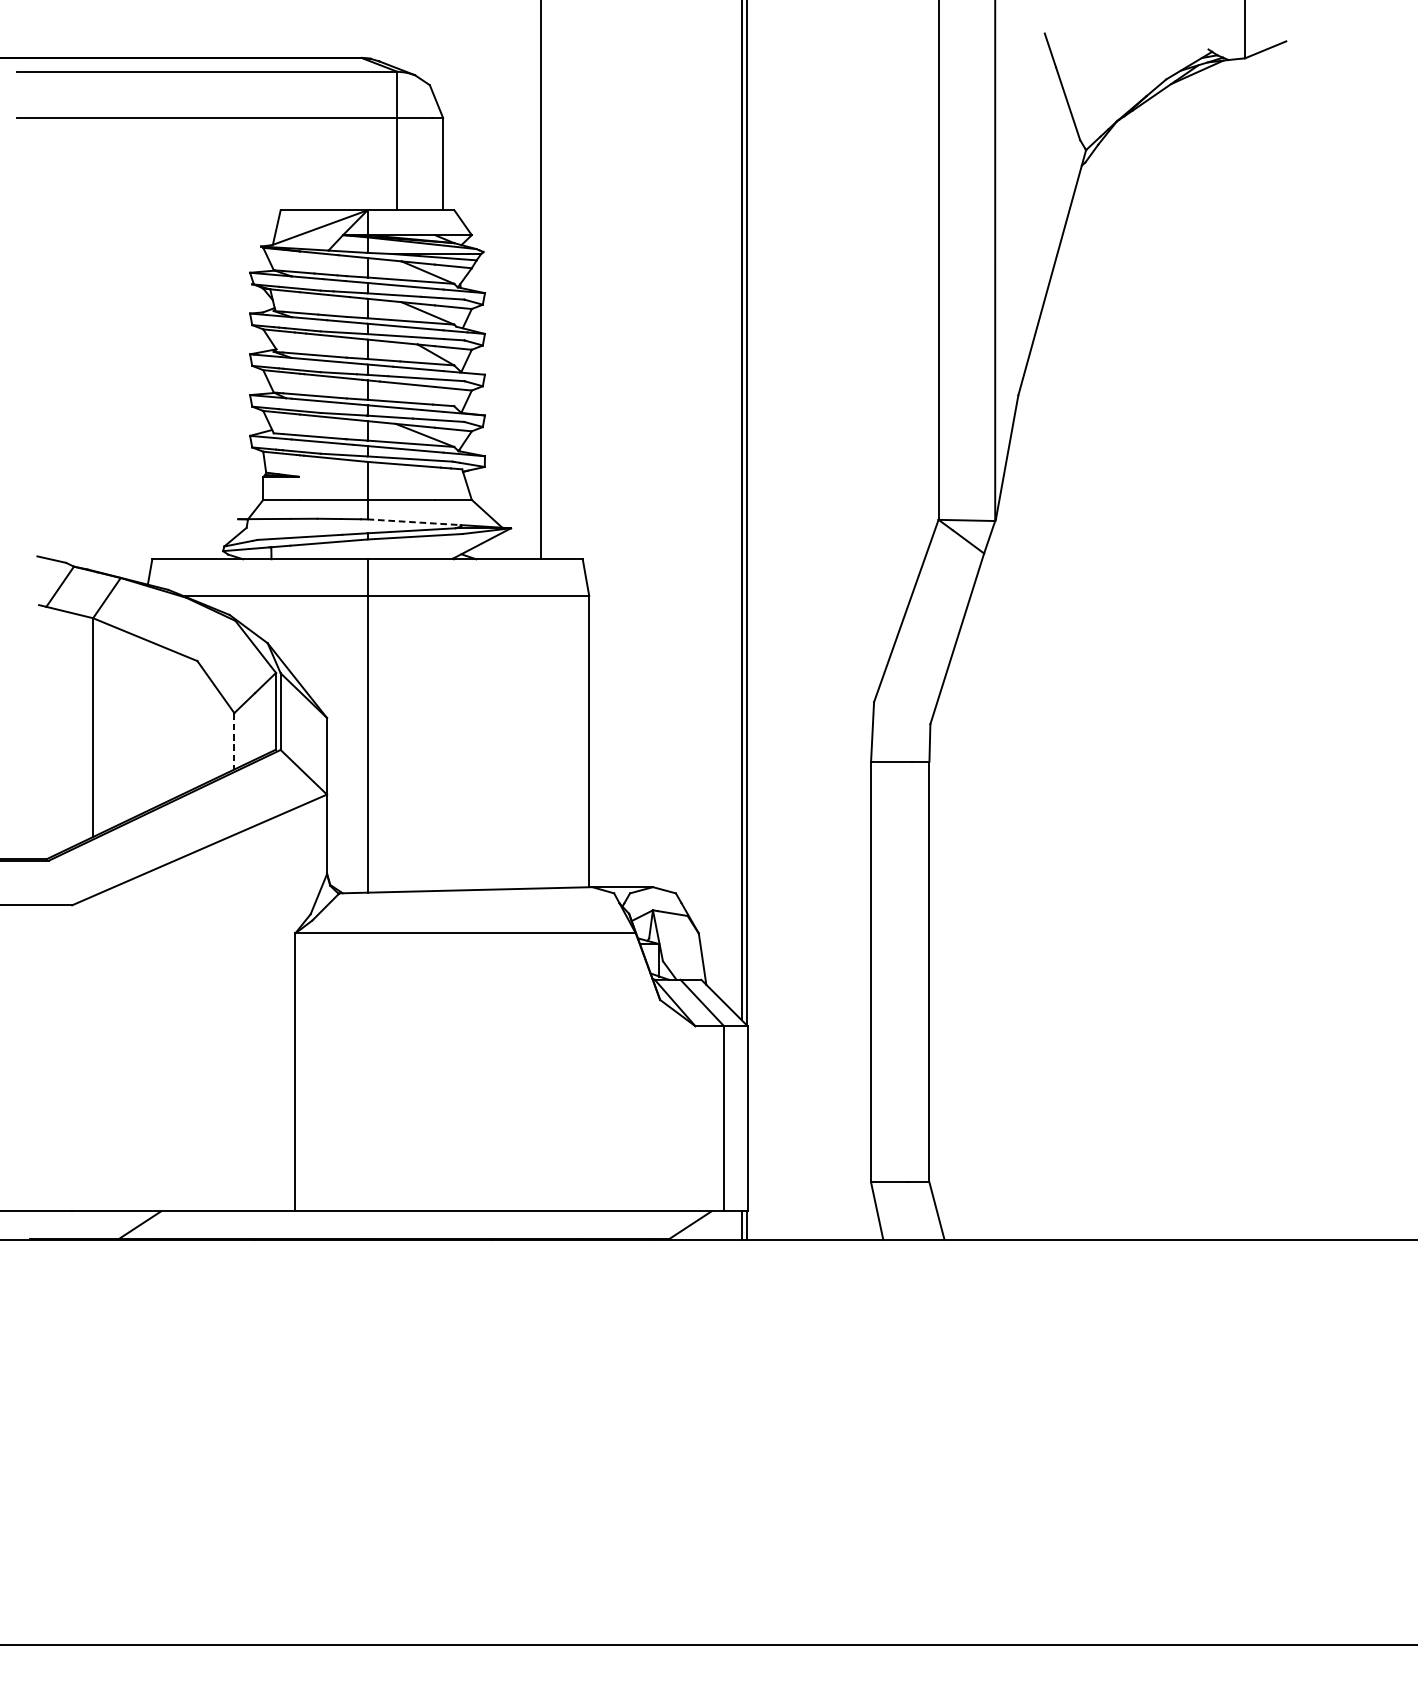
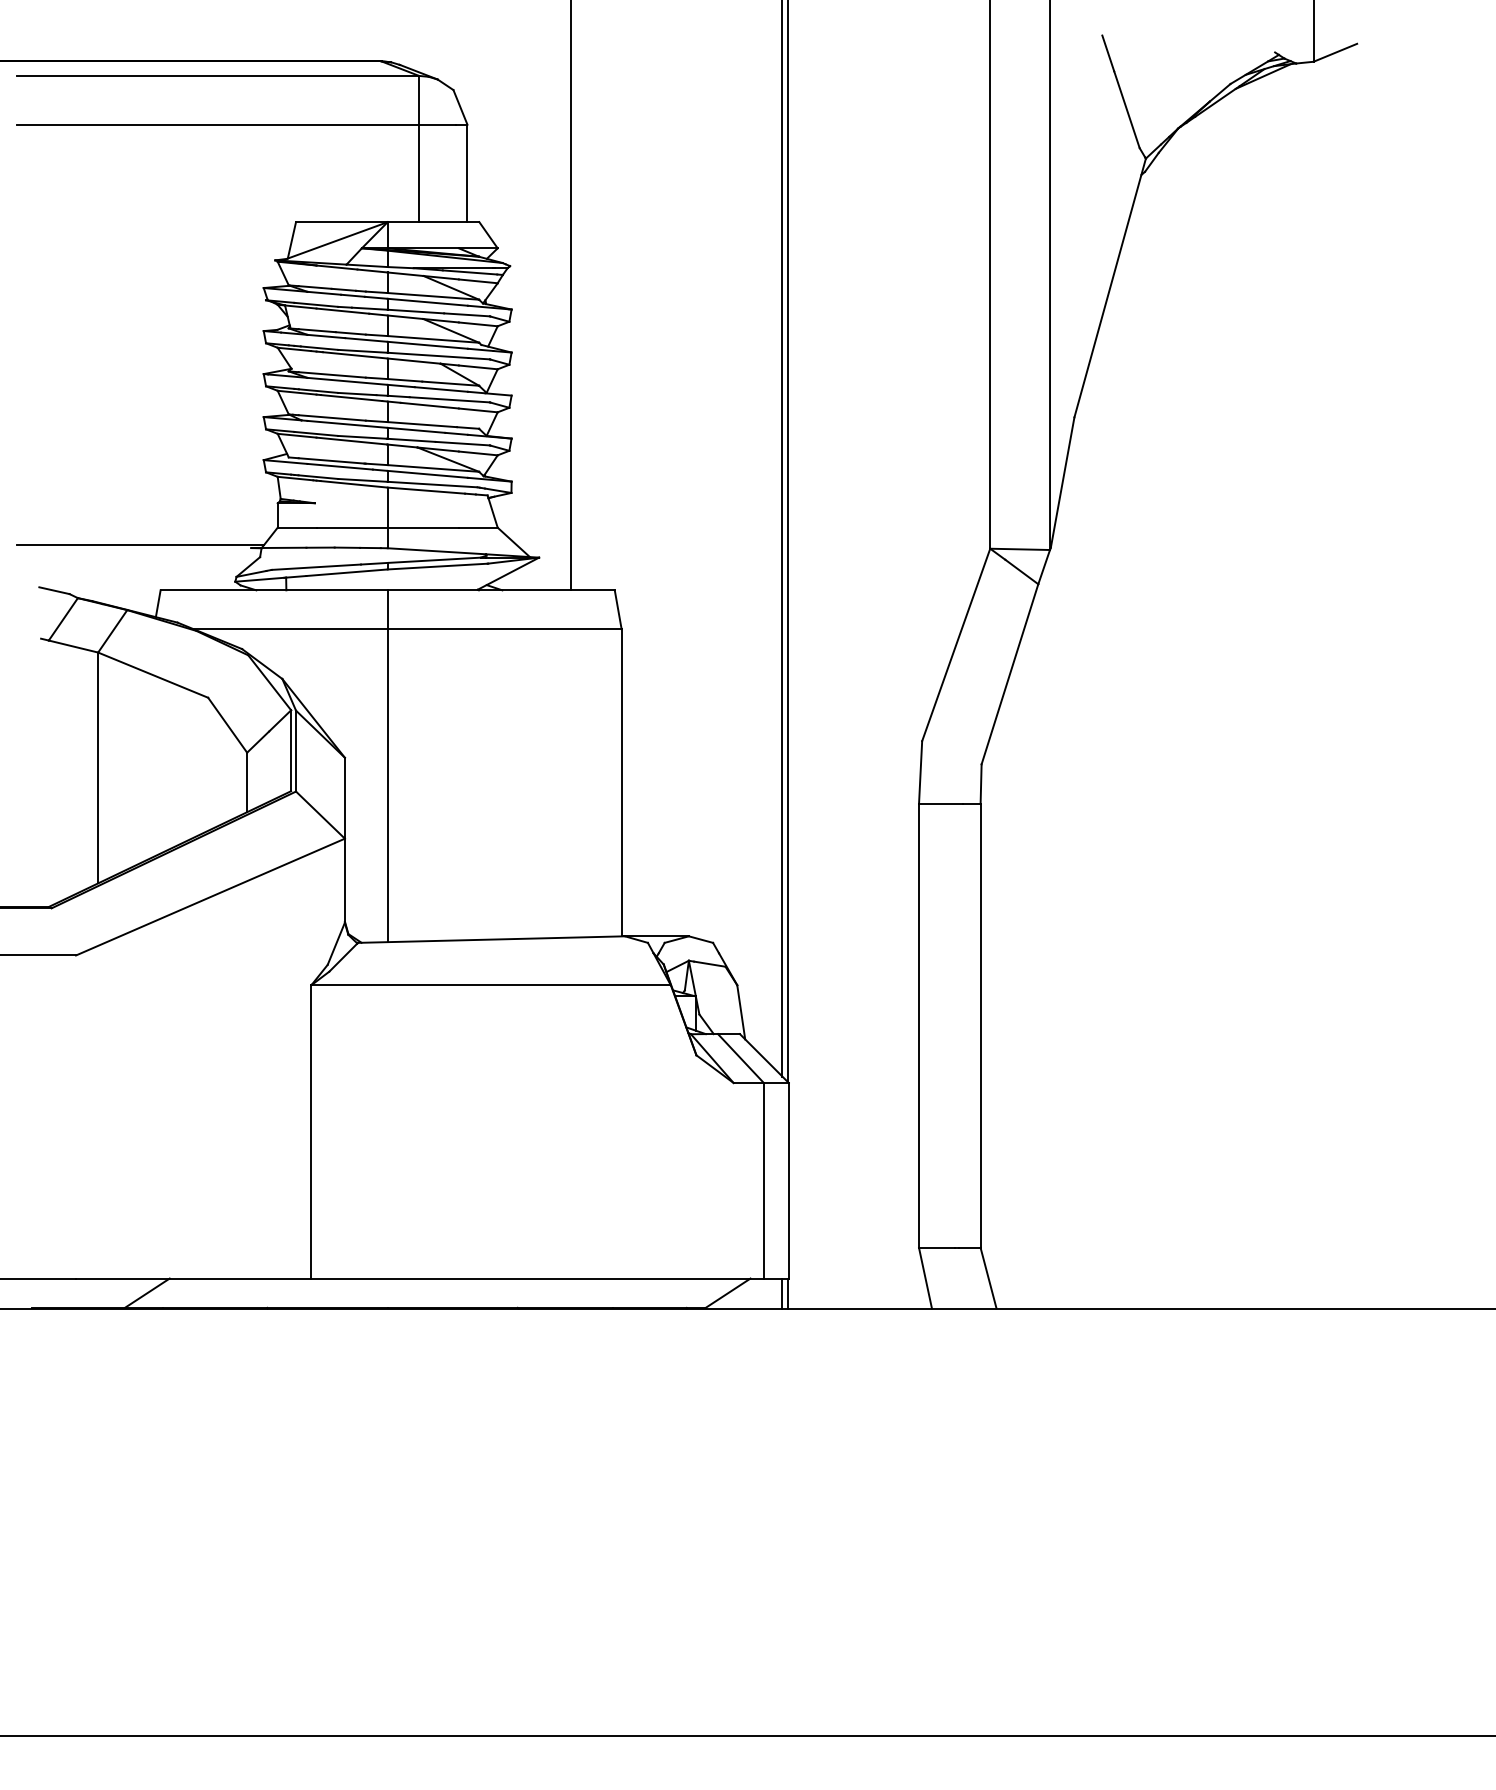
line: (133, 516) -> (140, 545), added
line: (414, 522) -> (437, 551), dashed -> solid
line: (234, 741) -> (247, 782), dashed -> solid

